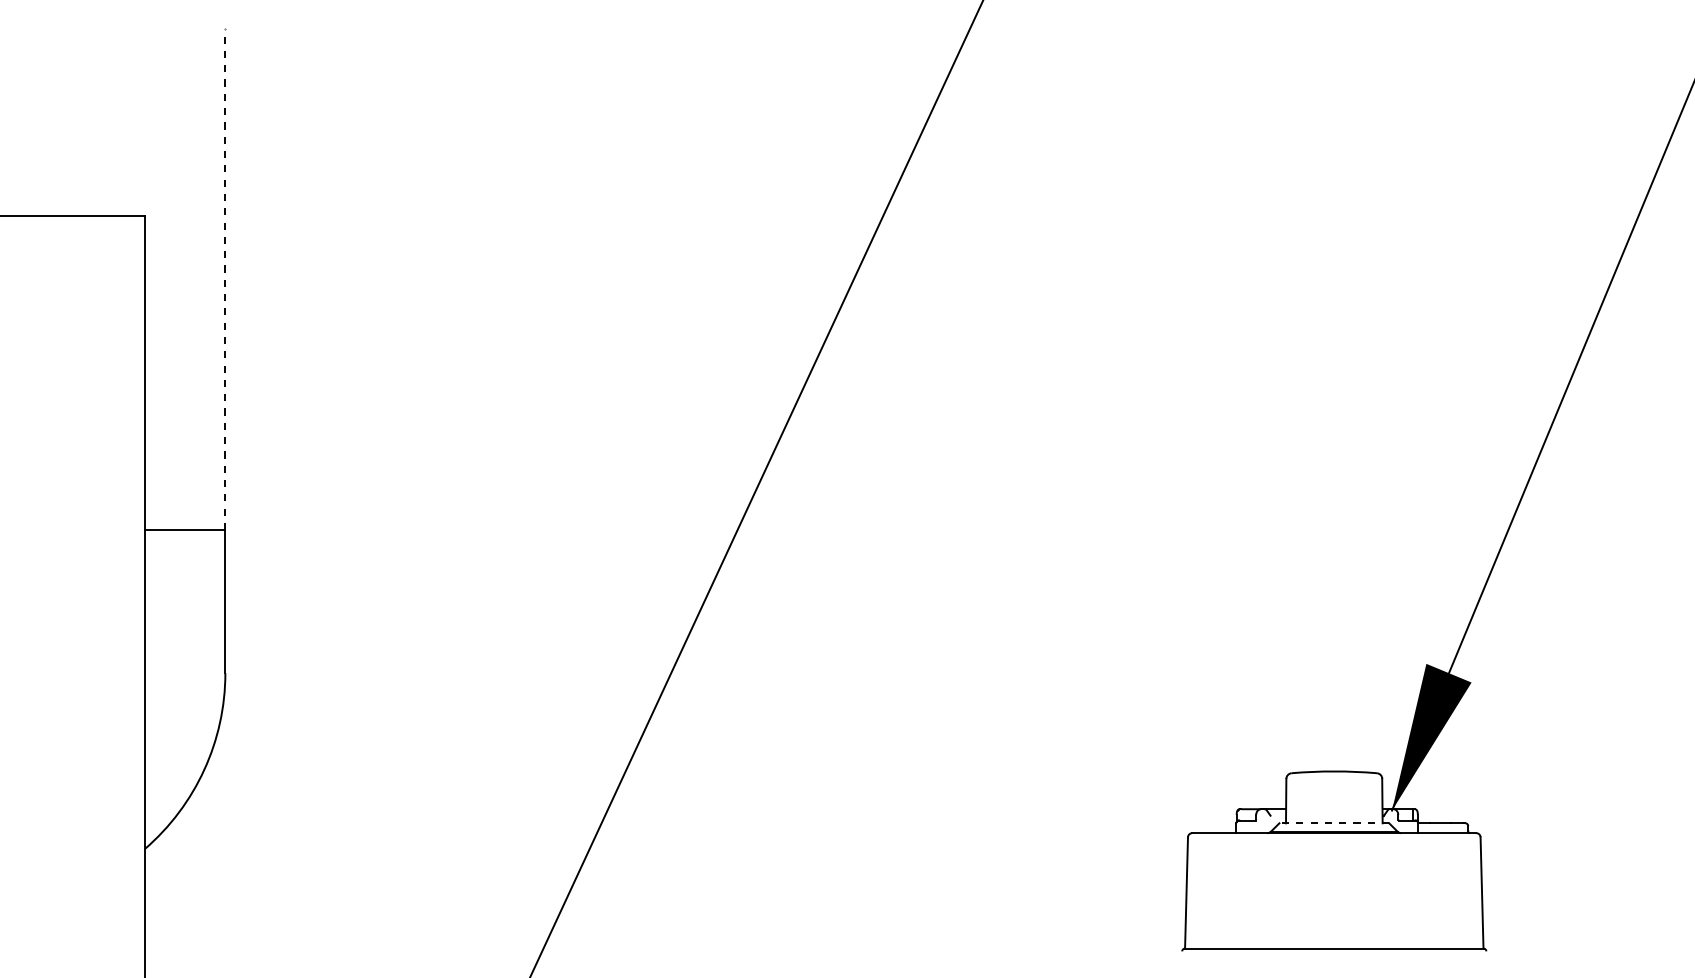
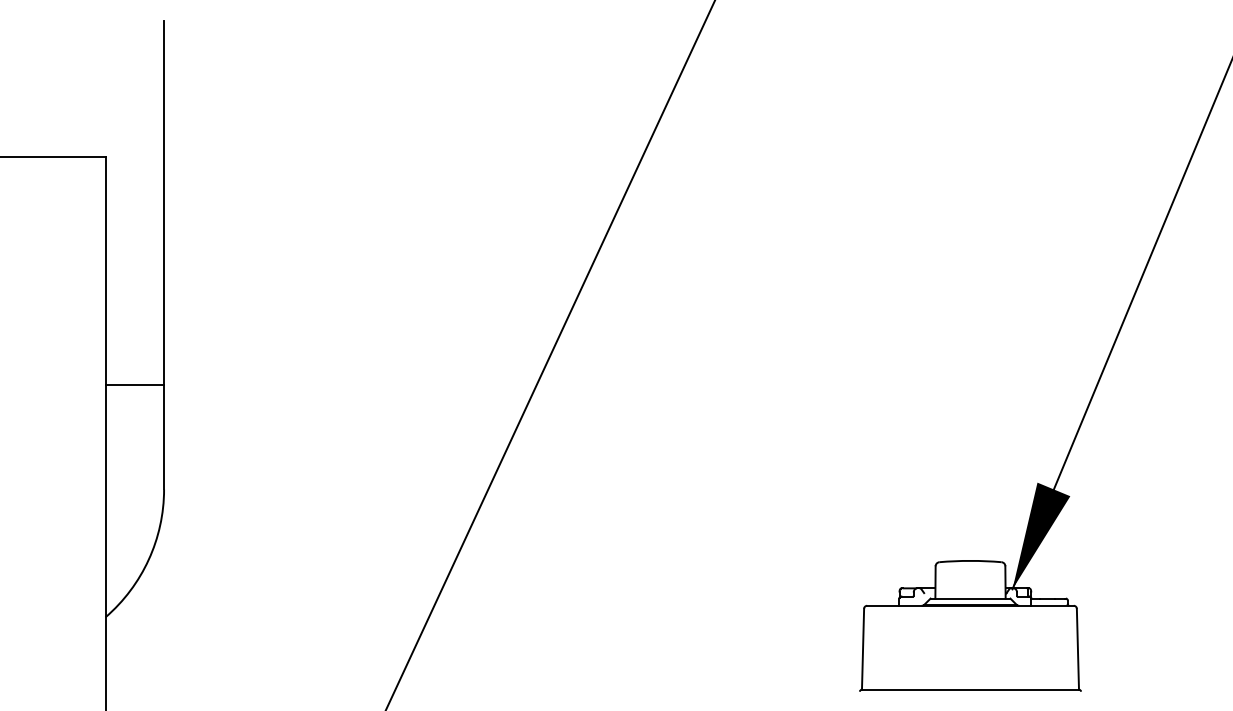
line: (225, 279) -> (164, 203), dashed -> solid
line: (1334, 823) -> (970, 598), dashed -> solid

